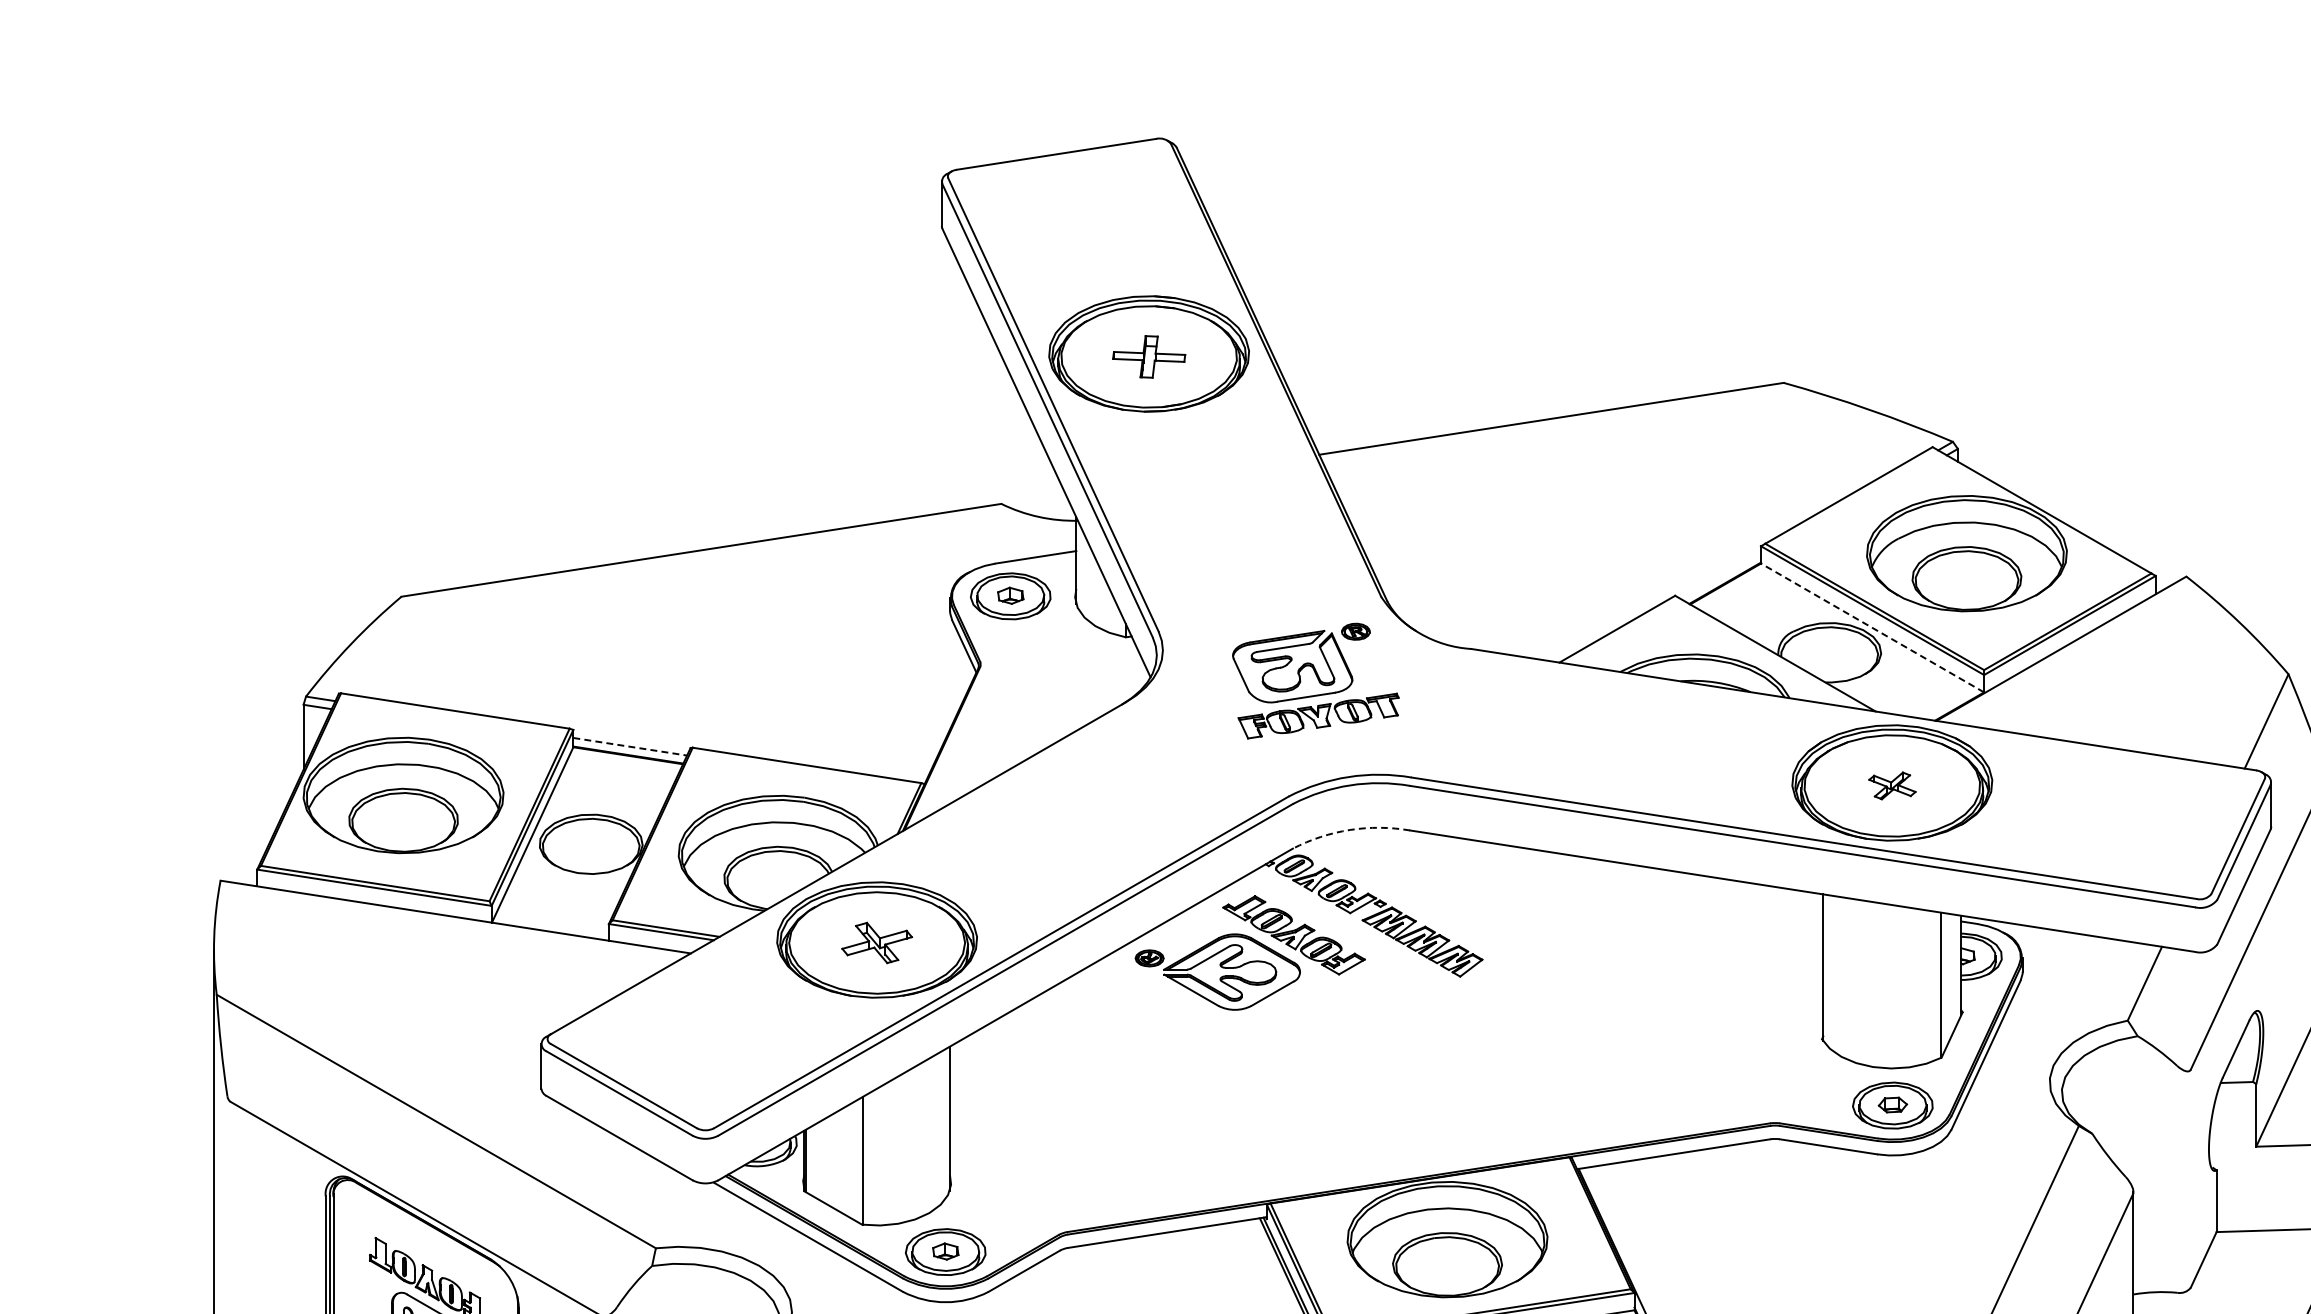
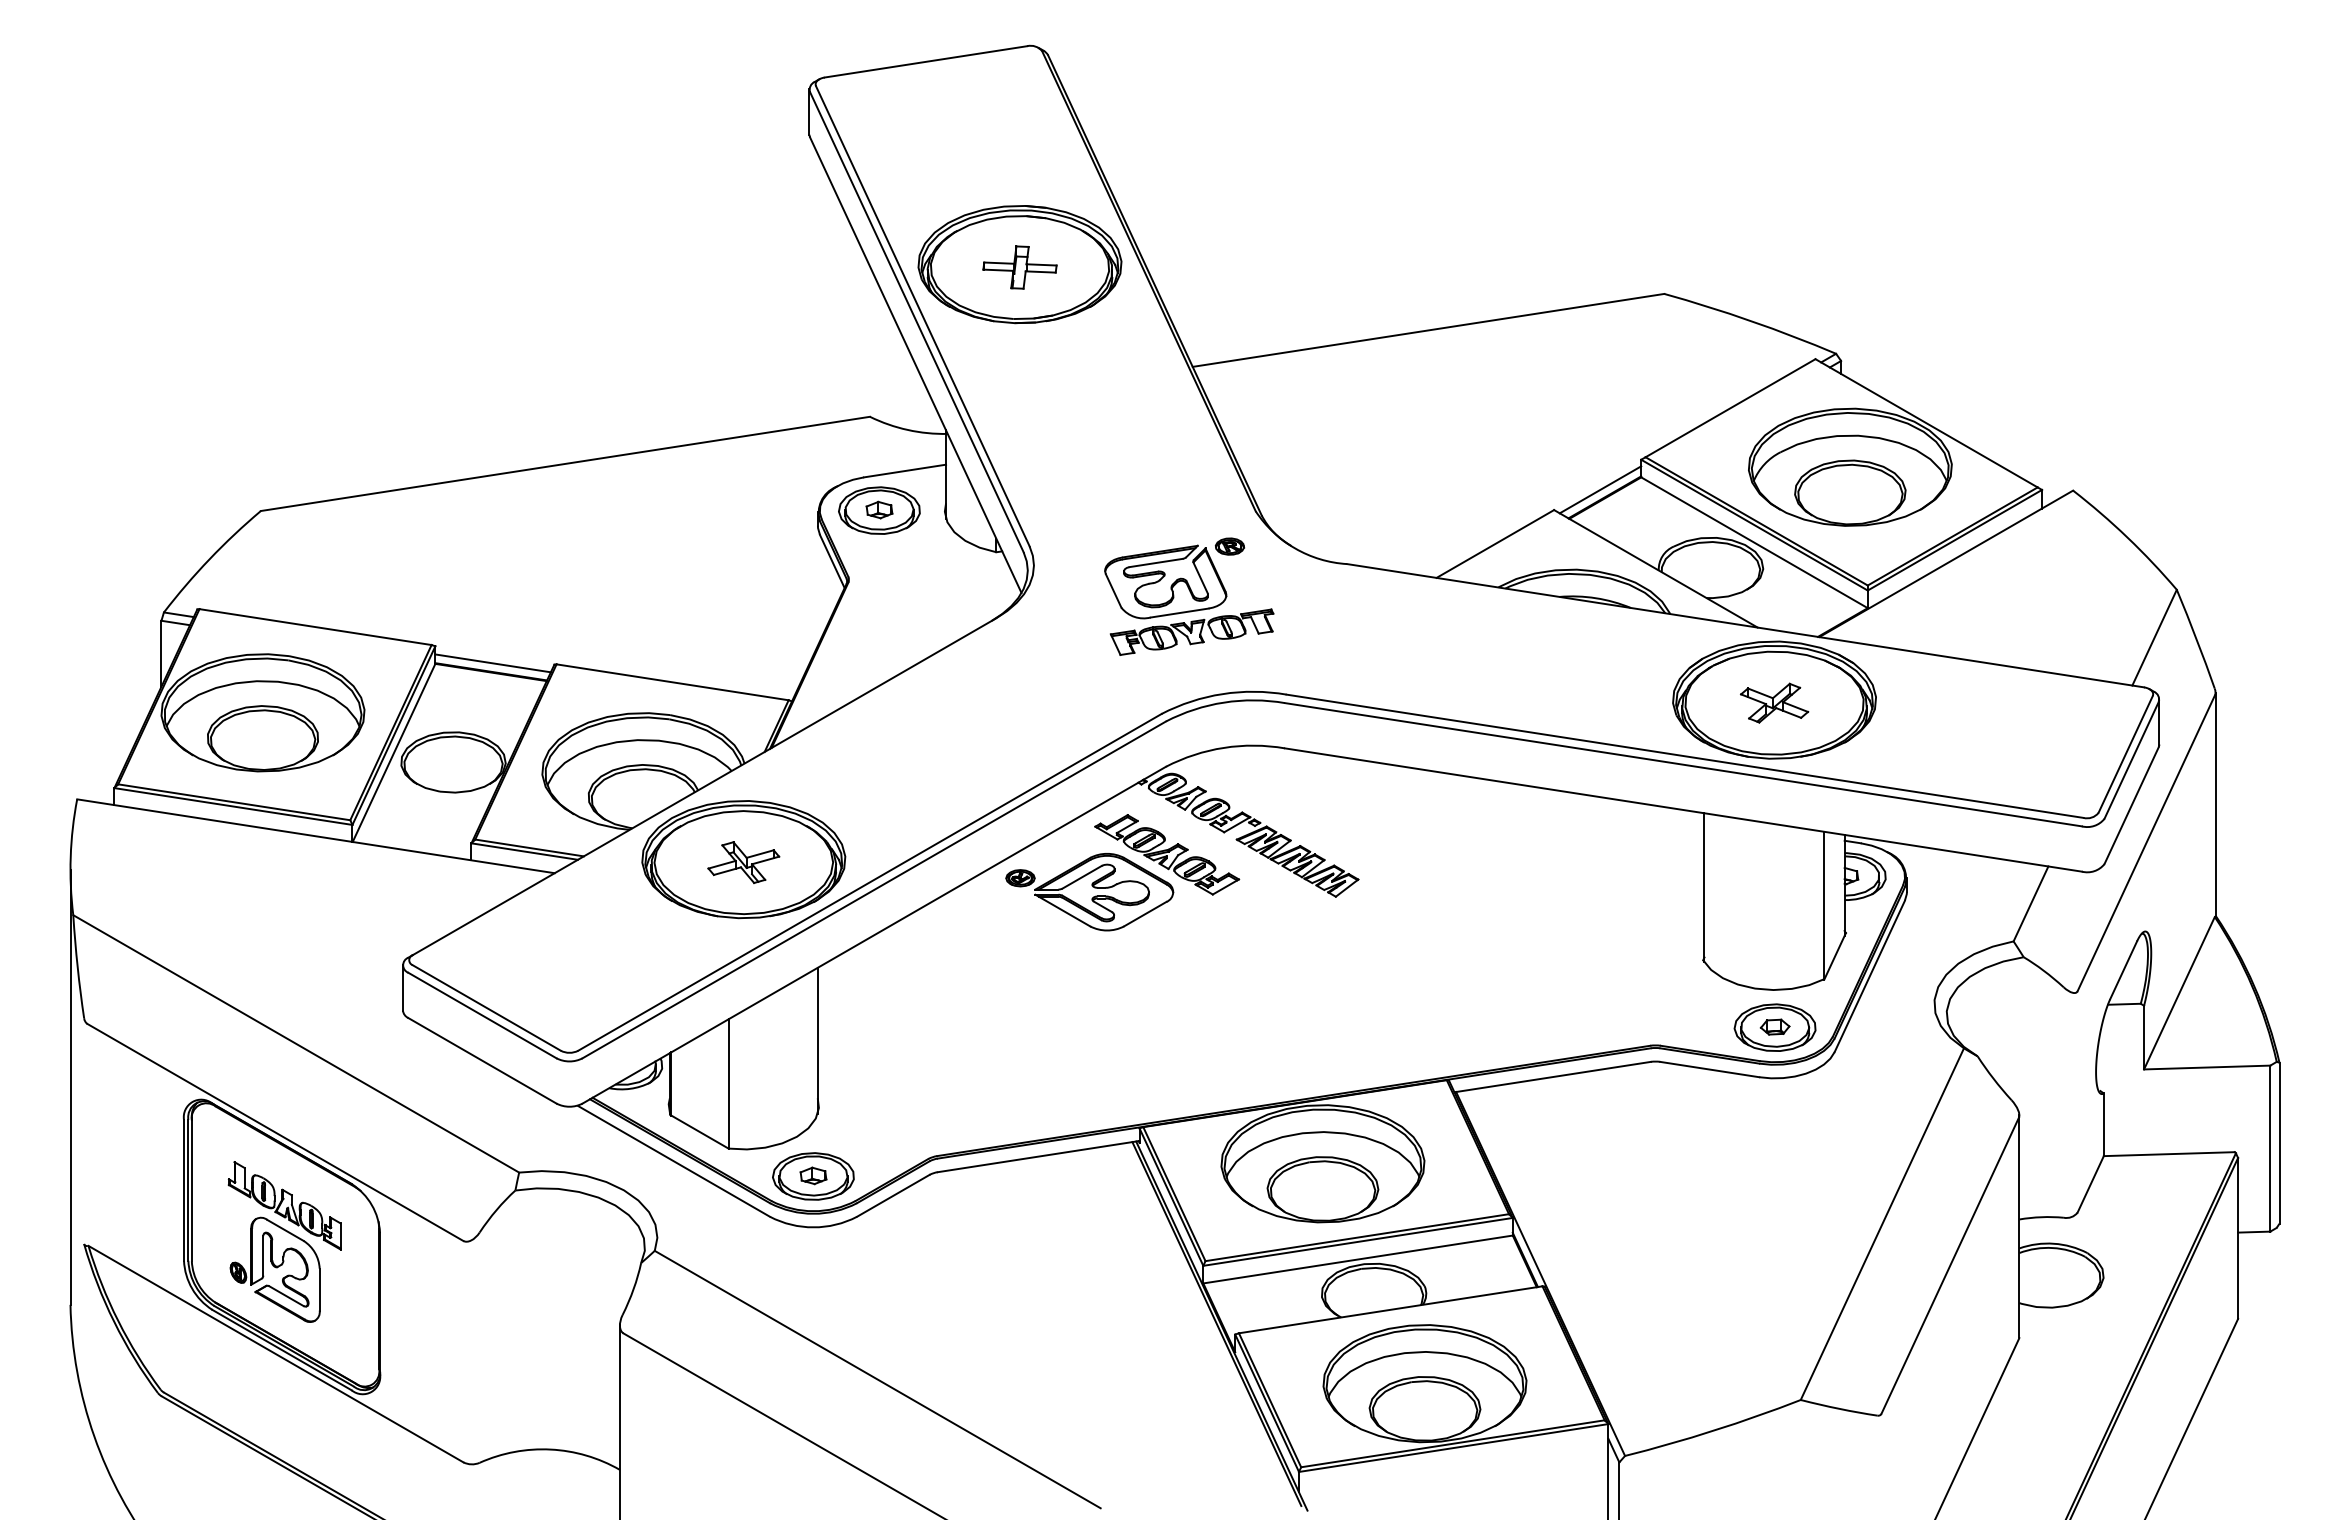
line: (1720, 575) -> (1600, 489), added
line: (1872, 627) -> (1754, 542), dashed -> solid
line: (630, 746) -> (493, 663), dashed -> solid
part: (1892, 785) -> (1774, 702), size x1.43
arc: (1349, 829) -> (1223, 747), dashed -> solid

